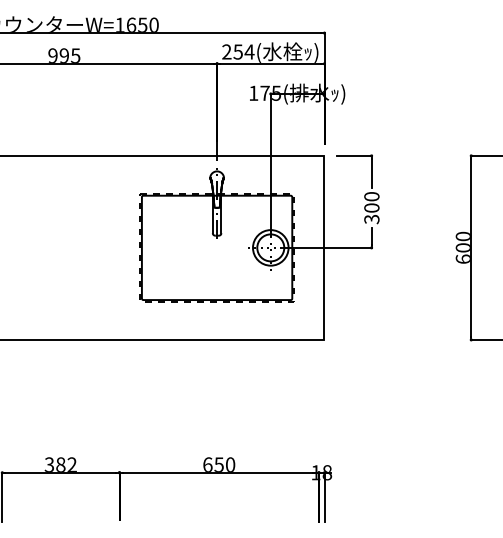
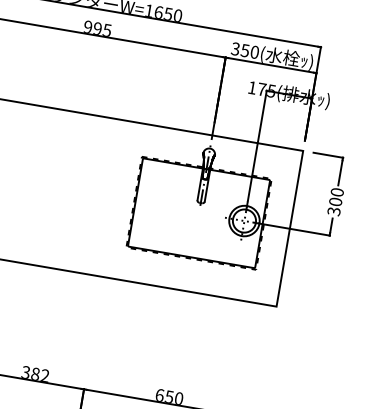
text: (238, 51) -> (245, 50), 254( -> 350(

